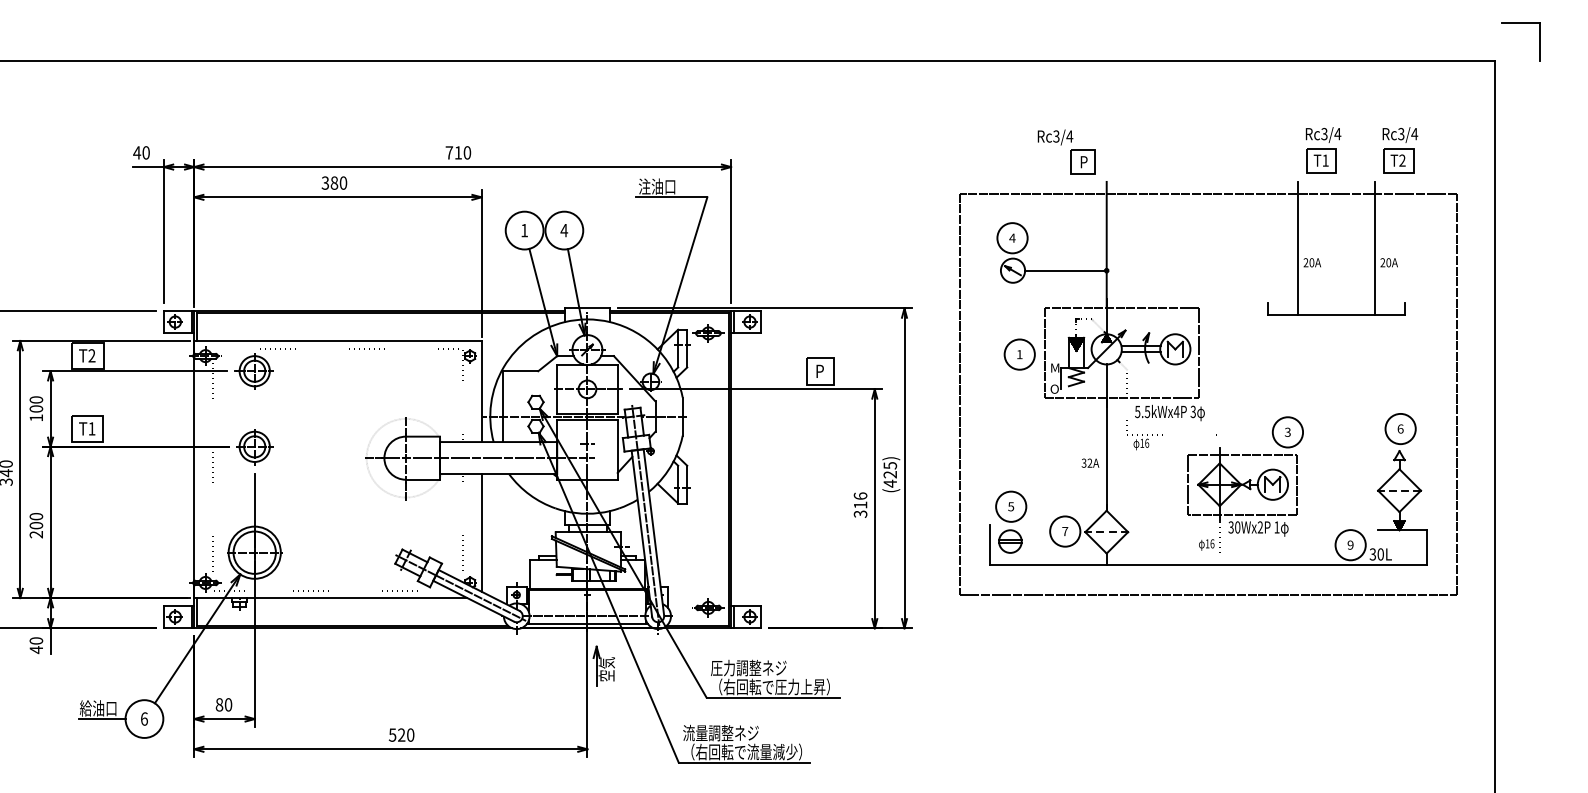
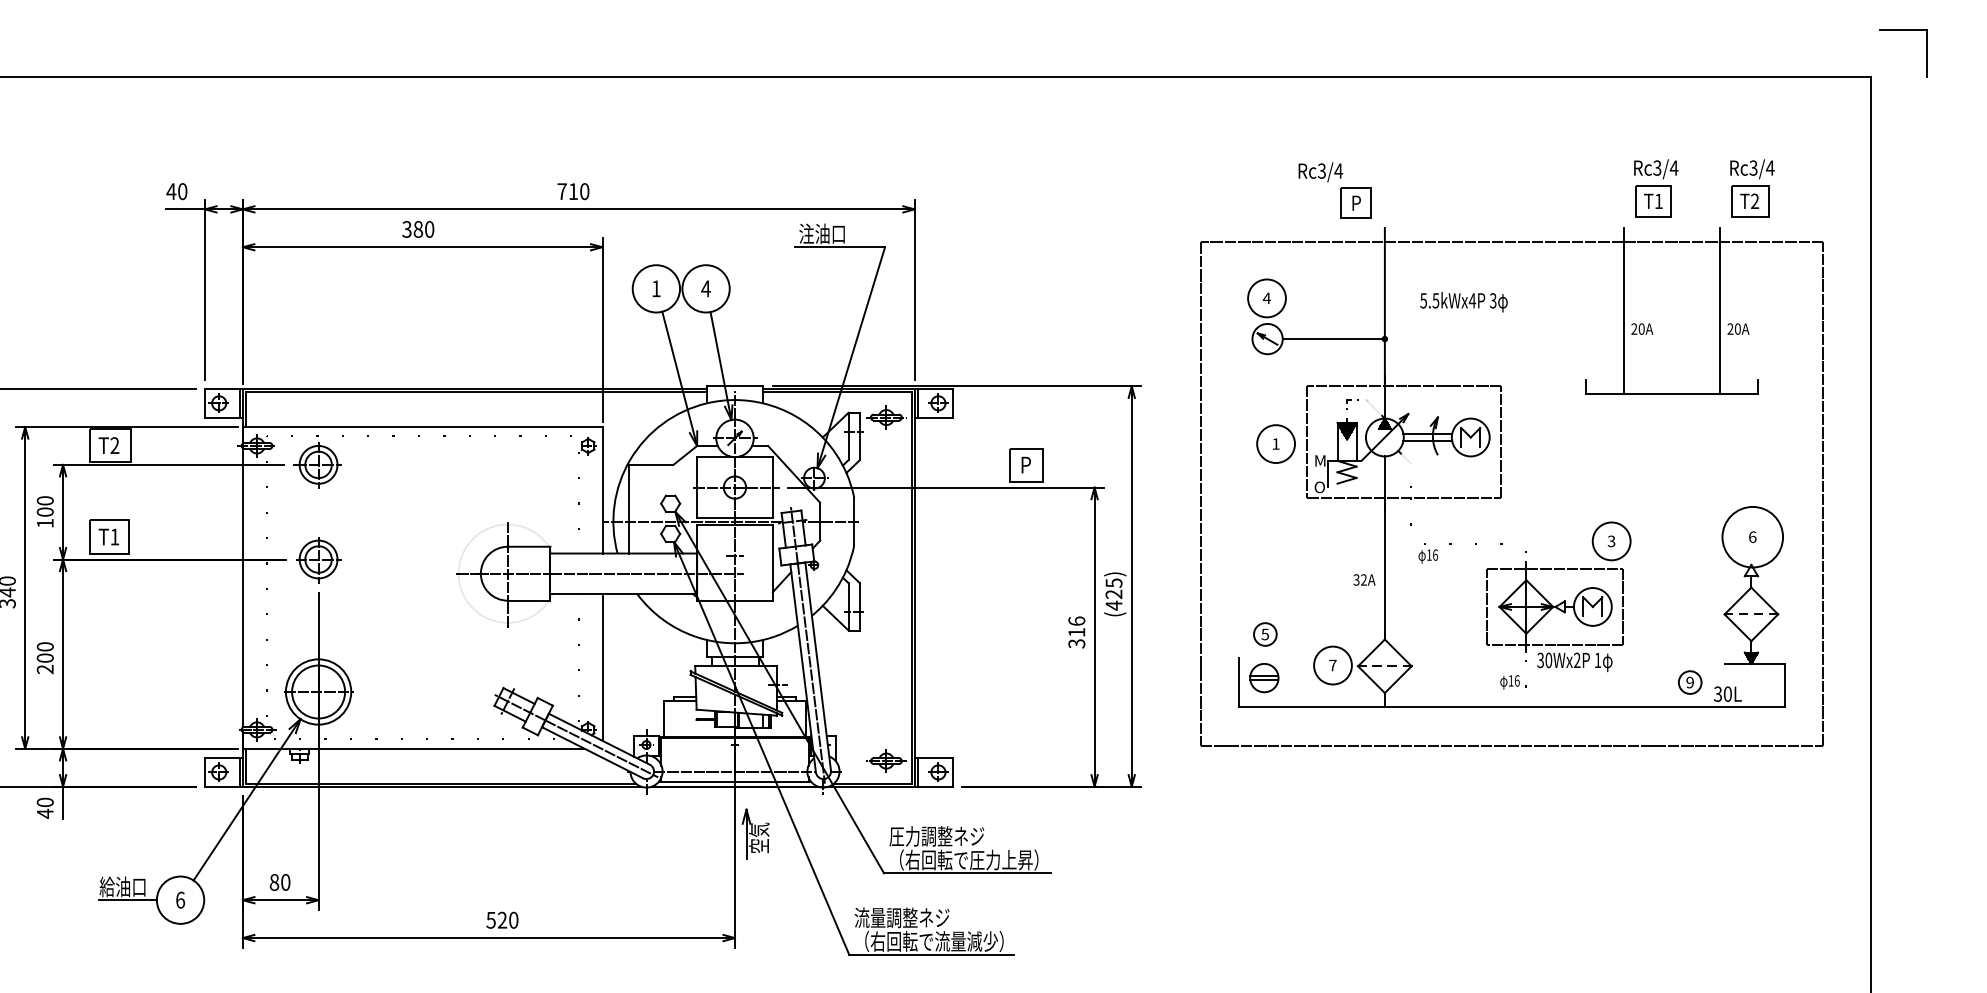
text: (1169, 413) -> (1463, 302), moved
circle: (1400, 429) -> (1752, 537), size x1.6
circle: (1011, 506) -> (1265, 634), size x0.6
circle: (1350, 545) -> (1690, 682), size x0.6

